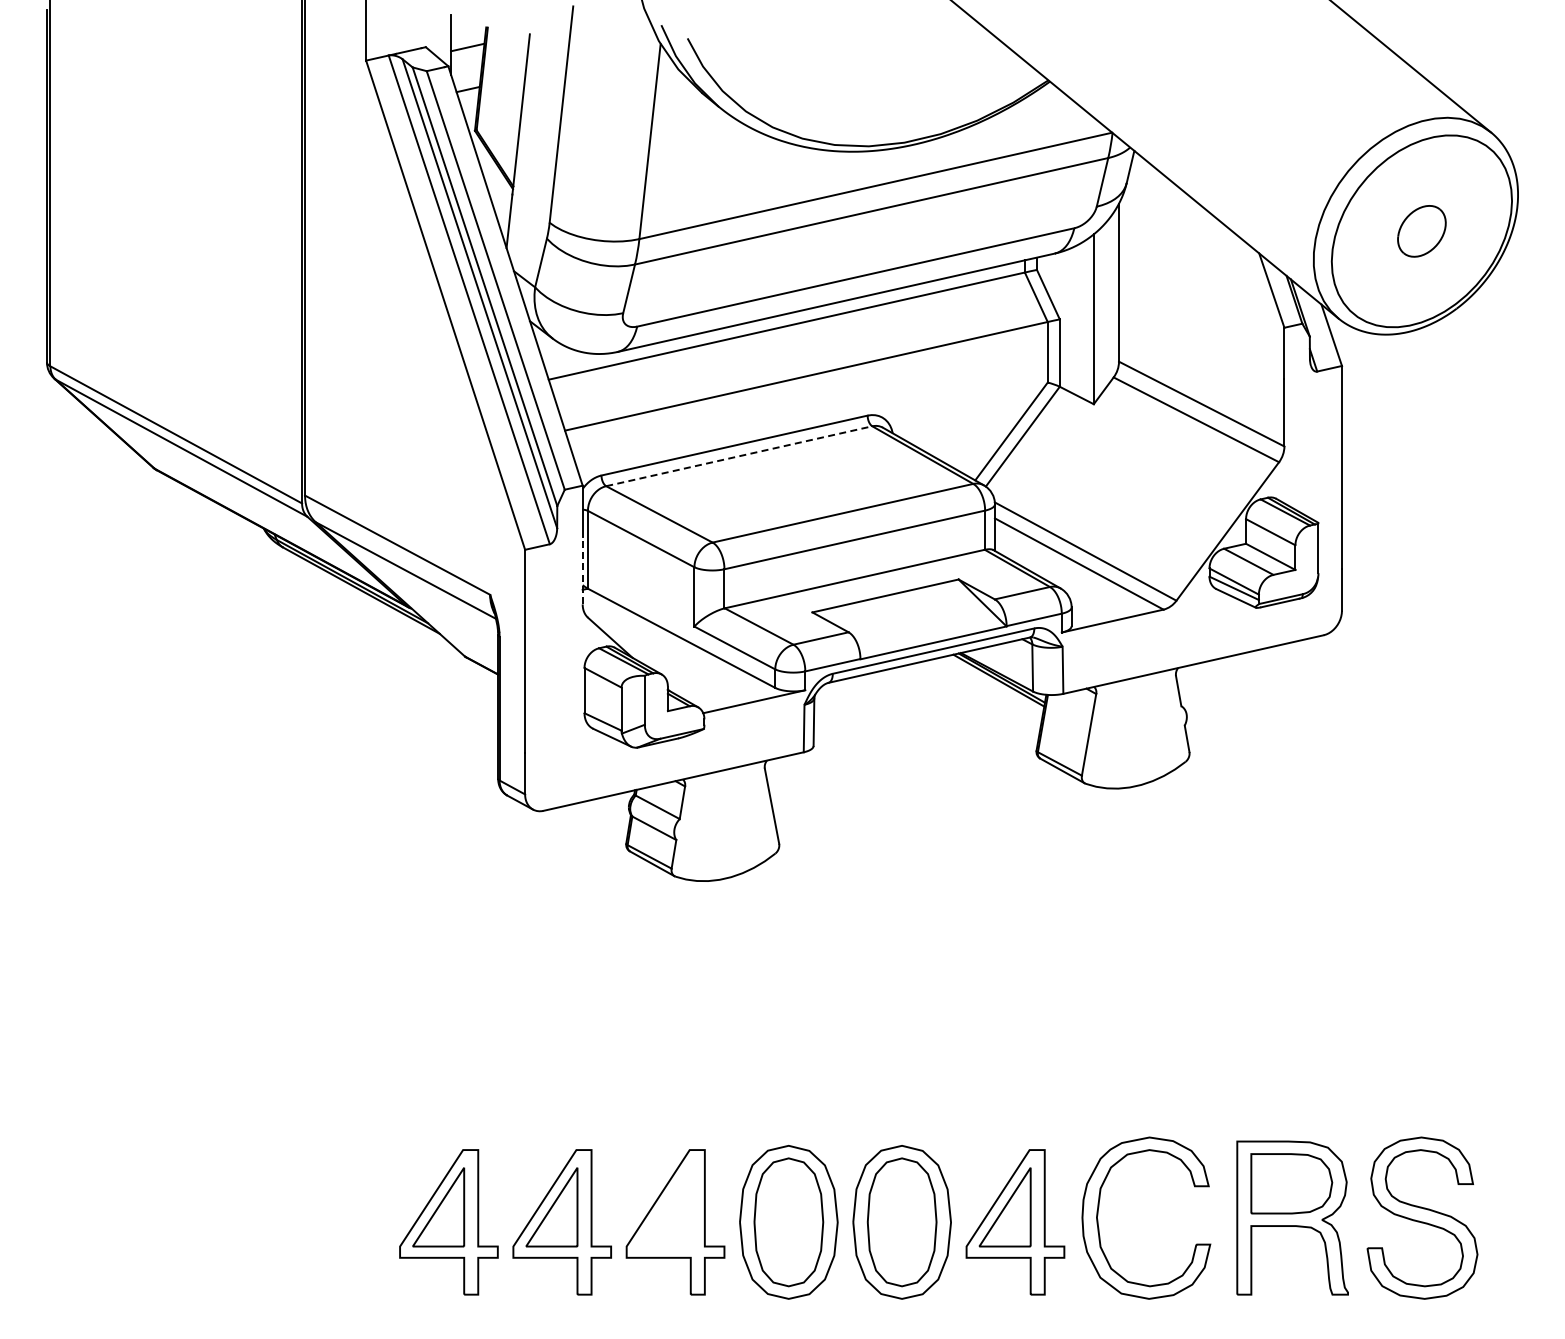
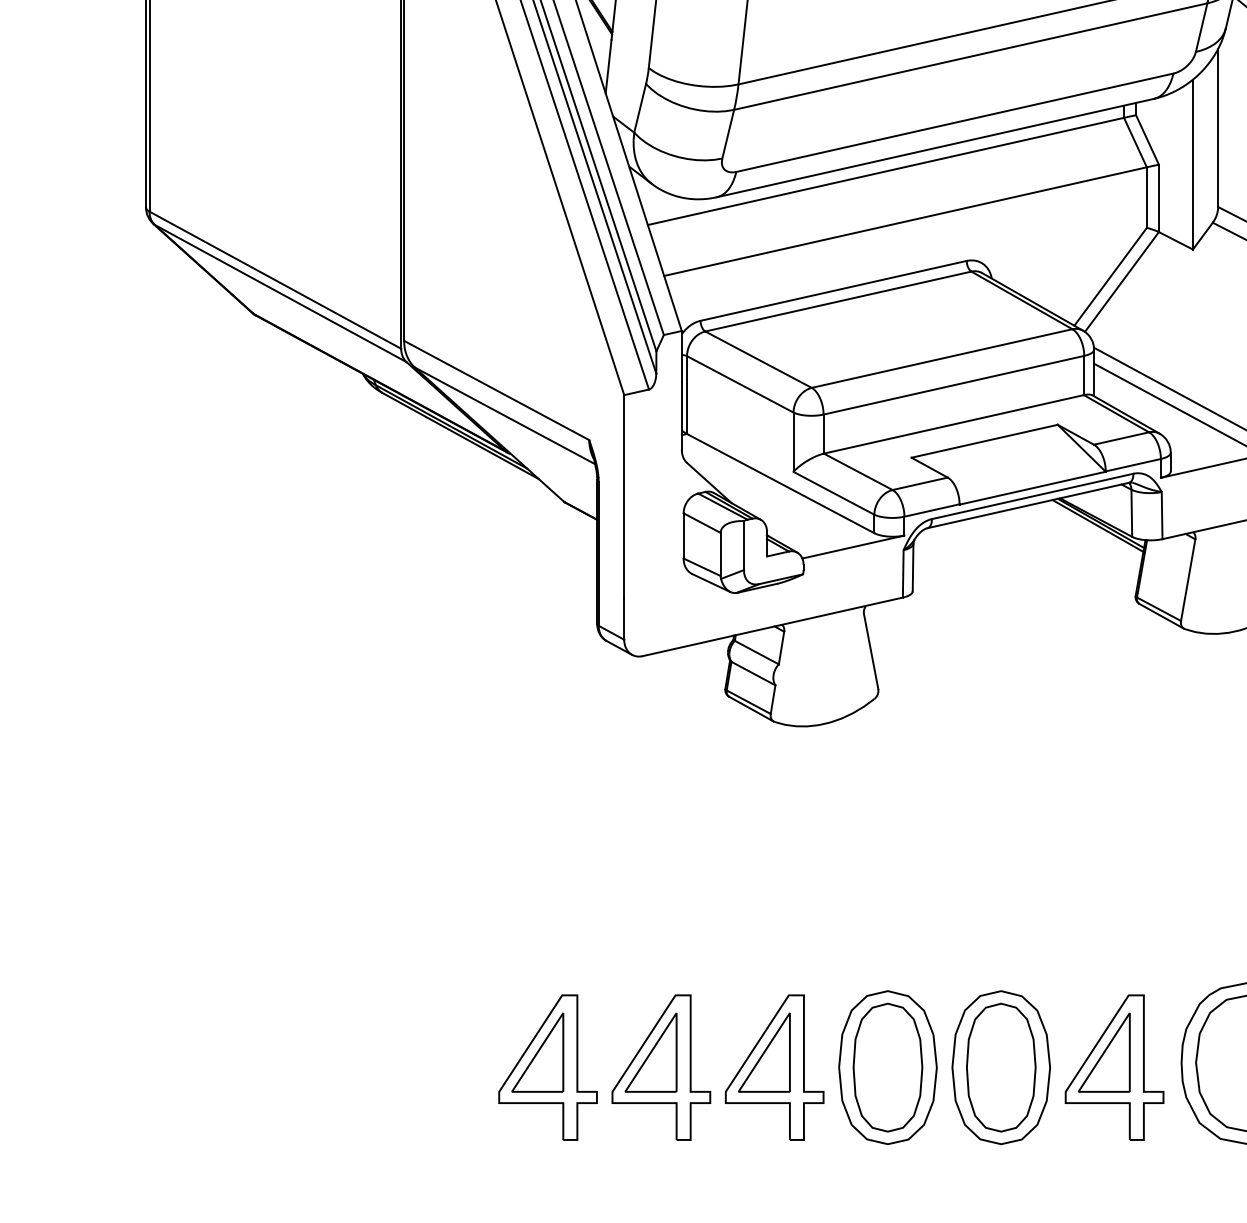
line: (739, 456) -> (838, 301), dashed -> solid
line: (582, 570) -> (681, 415), dashed -> solid
part: (665, 1207) -> (764, 1052), added

